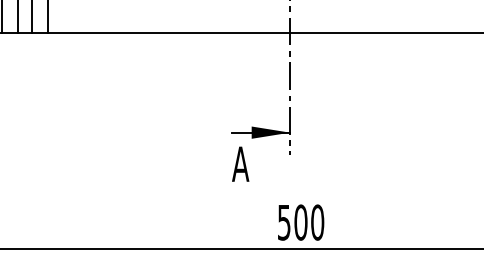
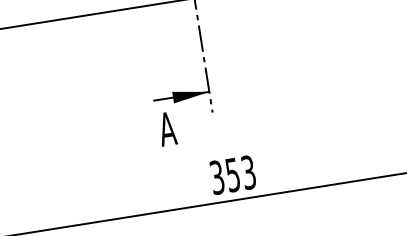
text: (301, 222) -> (233, 174), 500 -> 353

